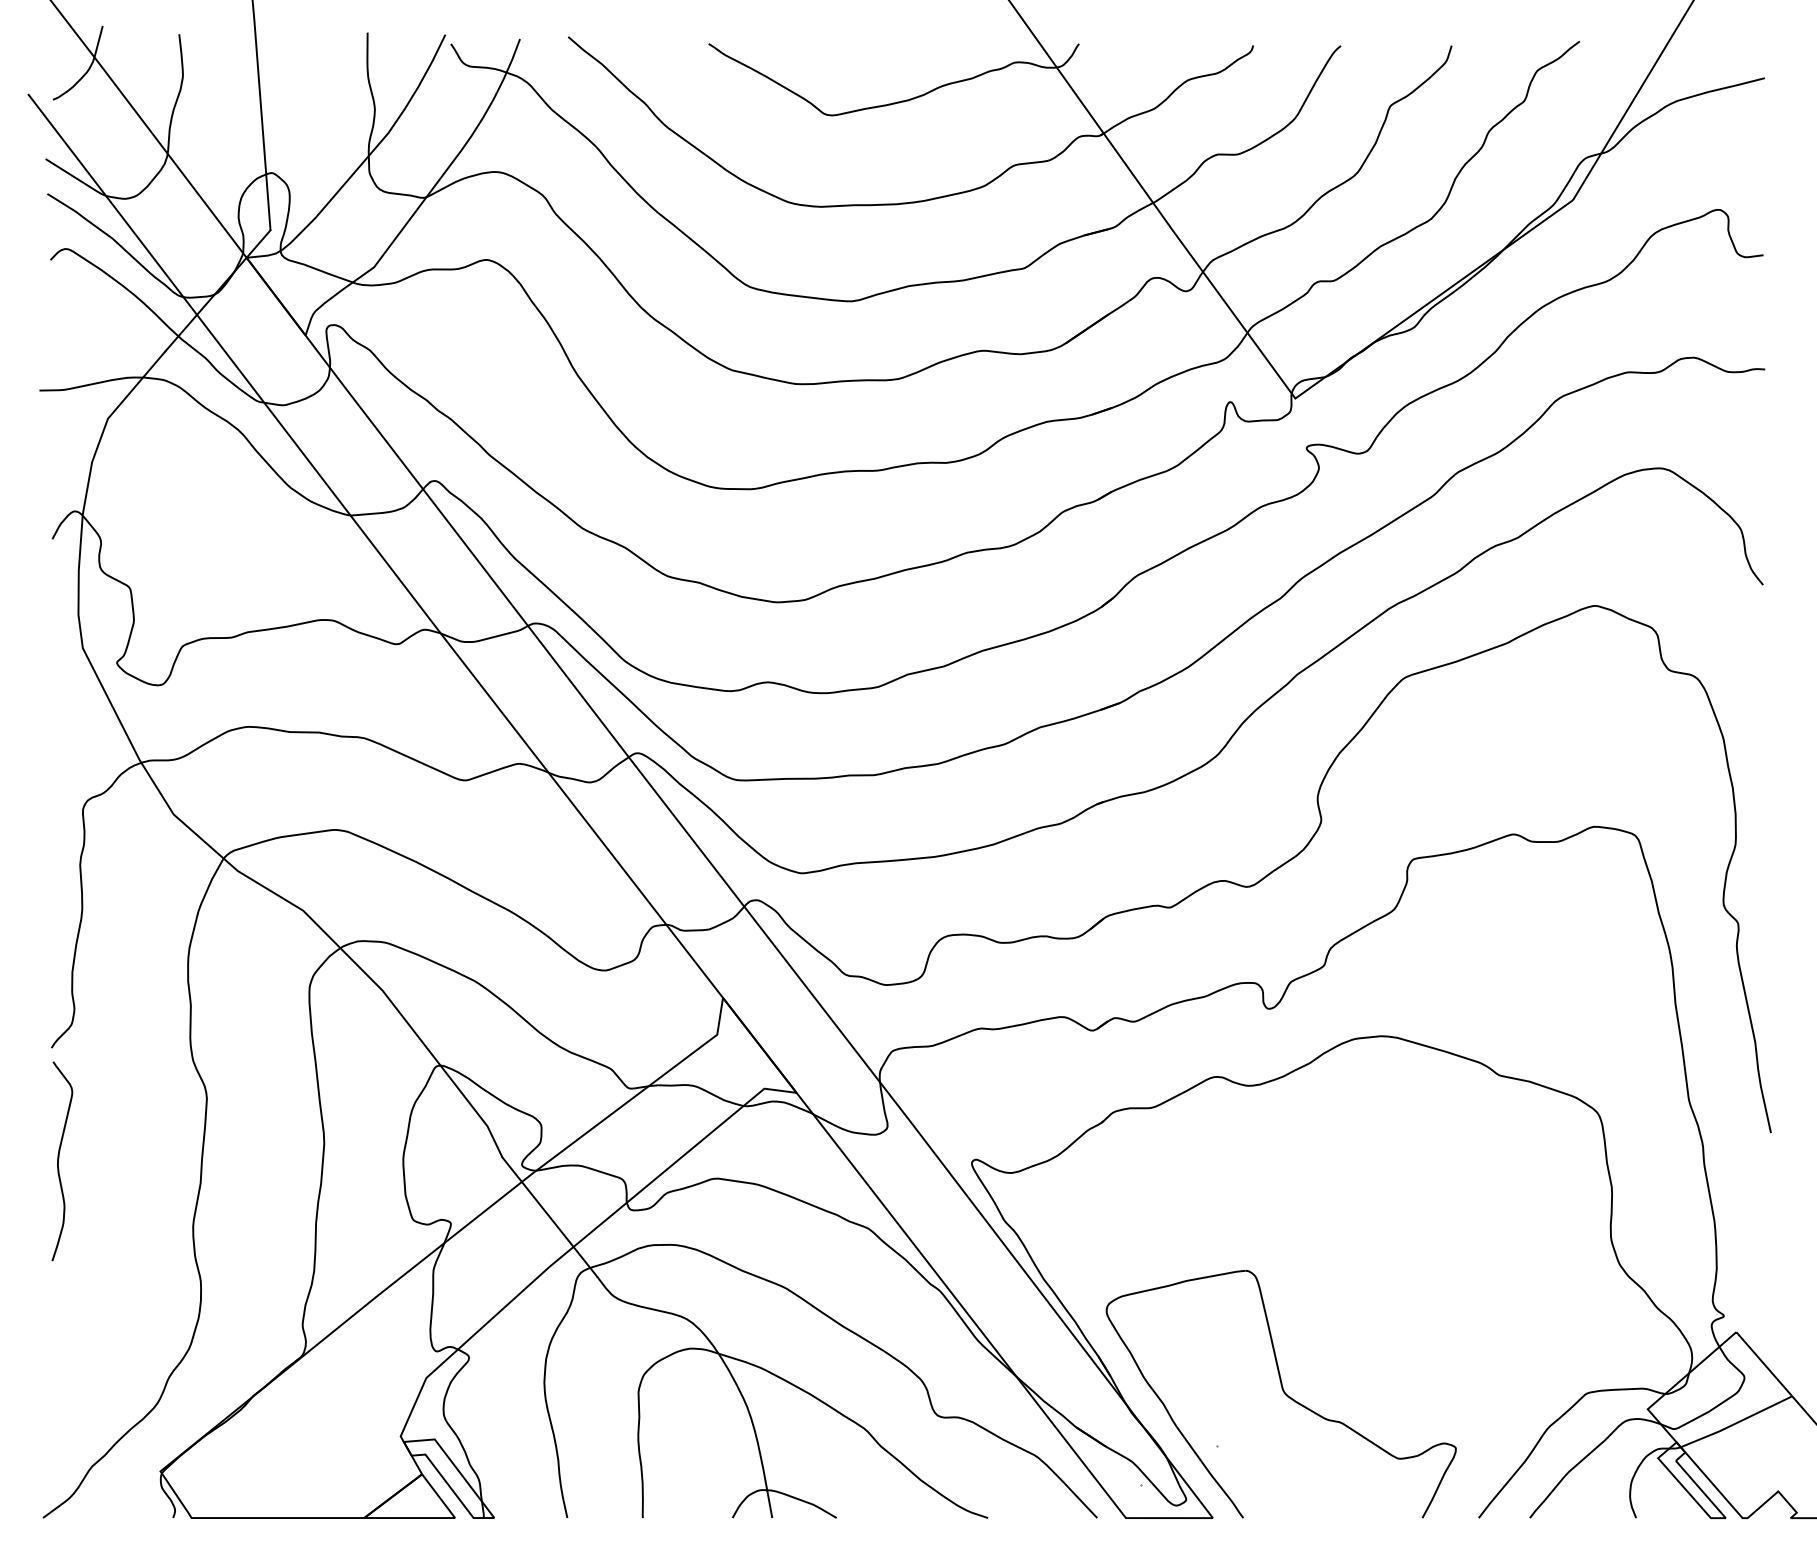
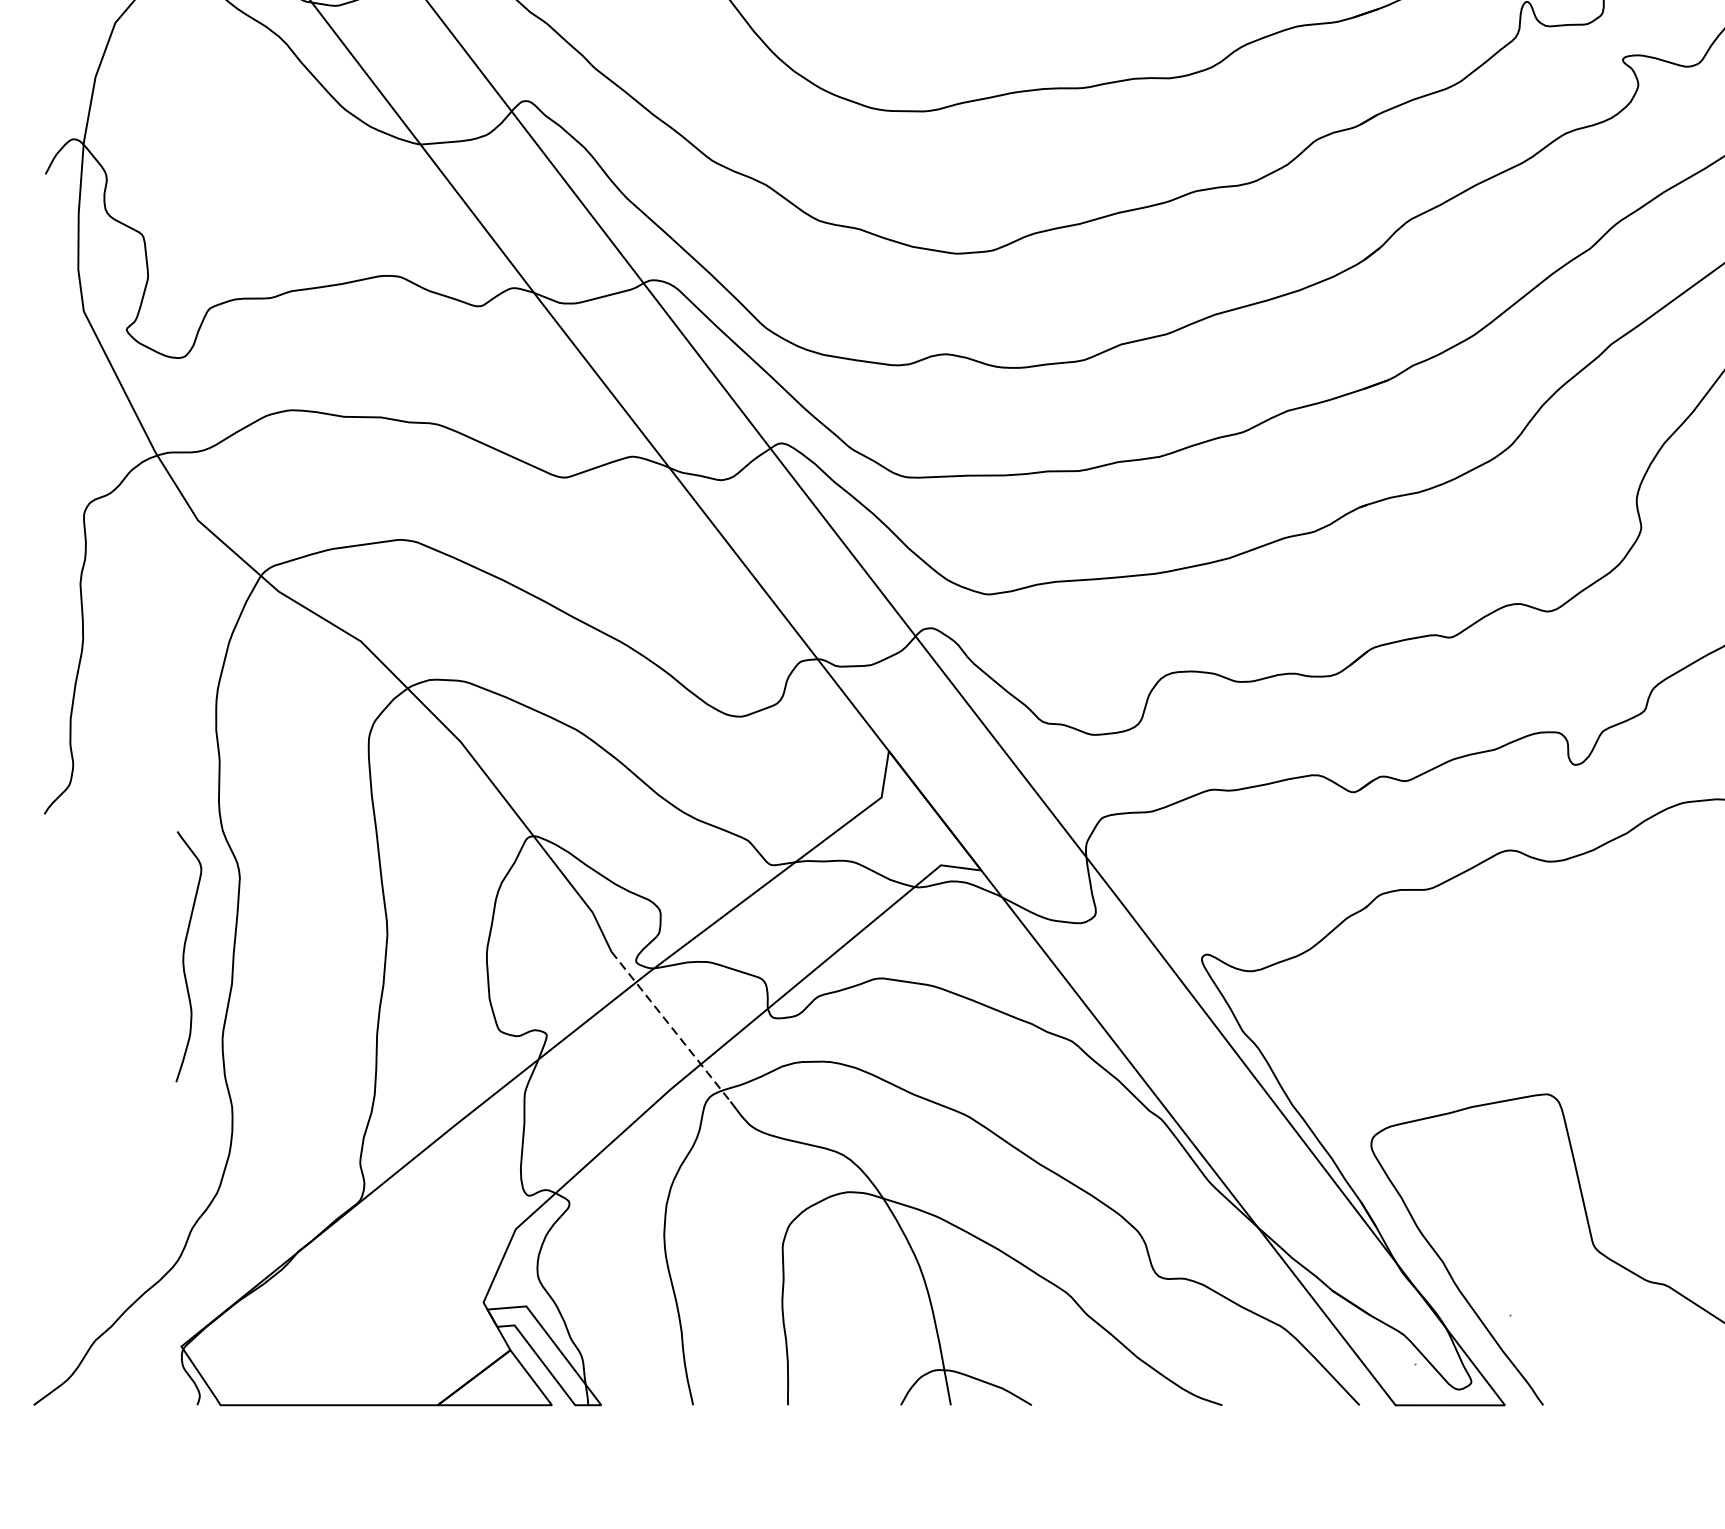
curve: (58, 1161) -> (183, 956), moved
line: (550, 1217) -> (671, 1027), solid -> dashed

